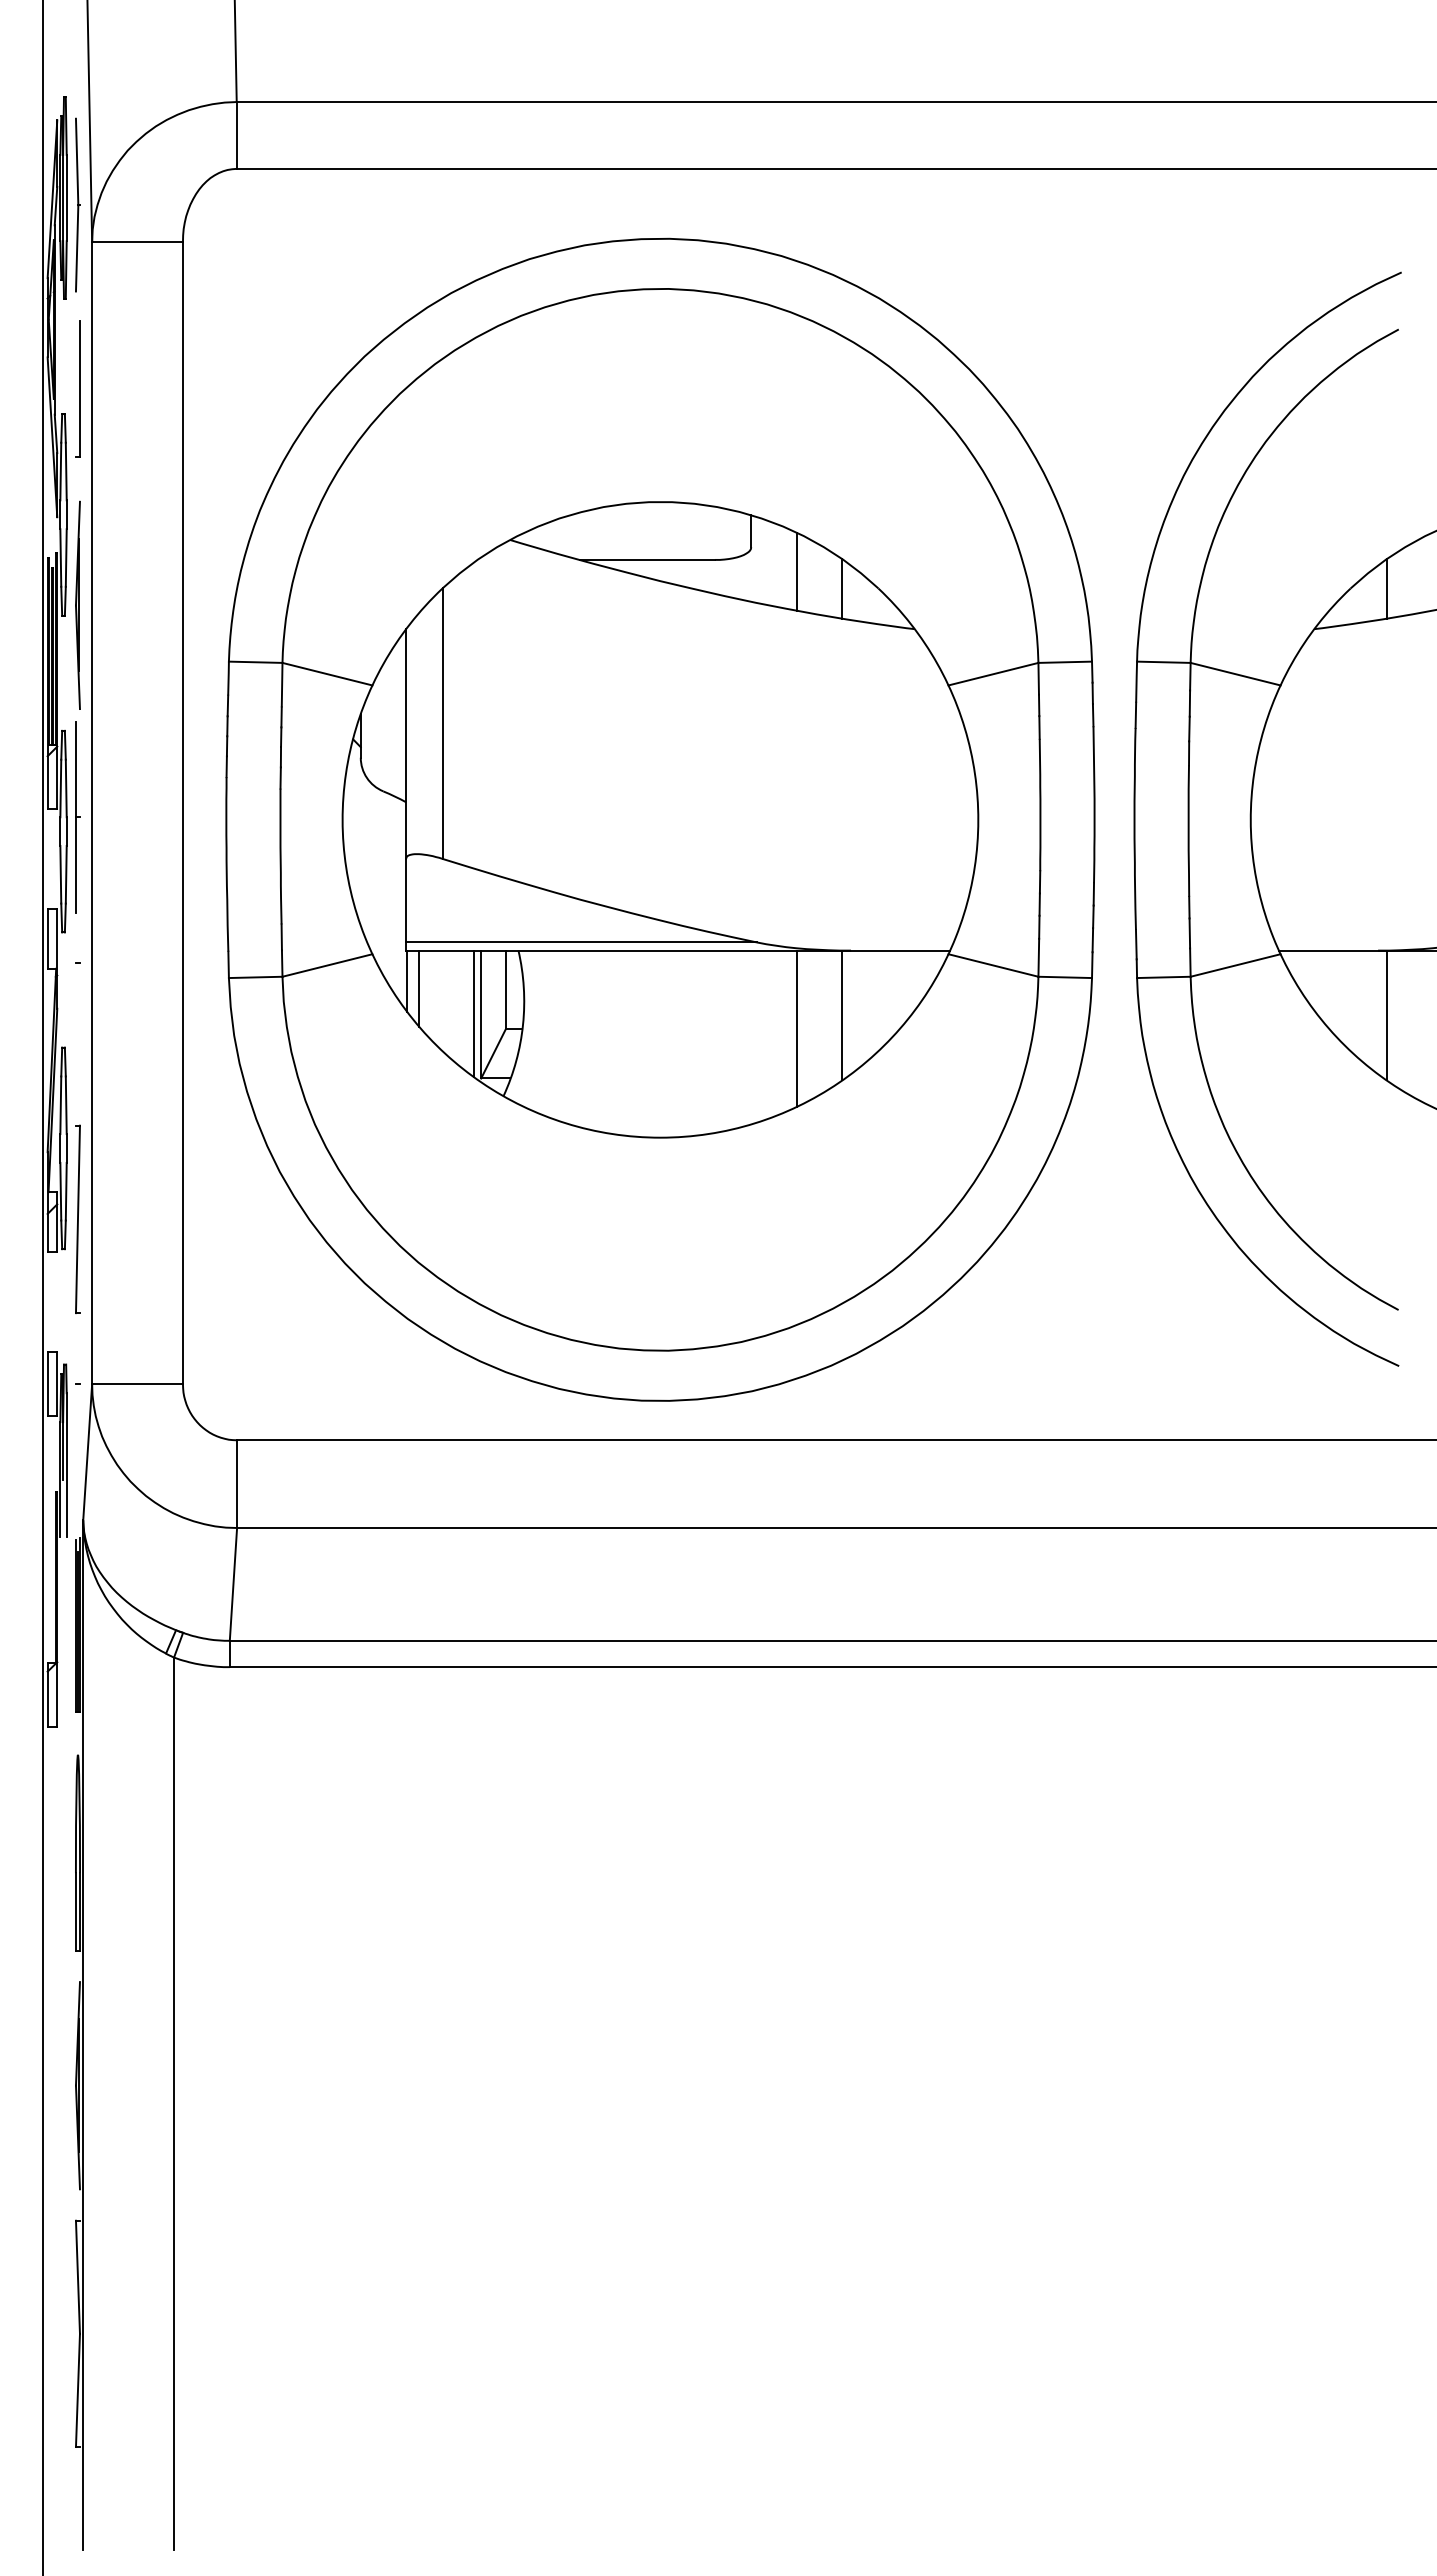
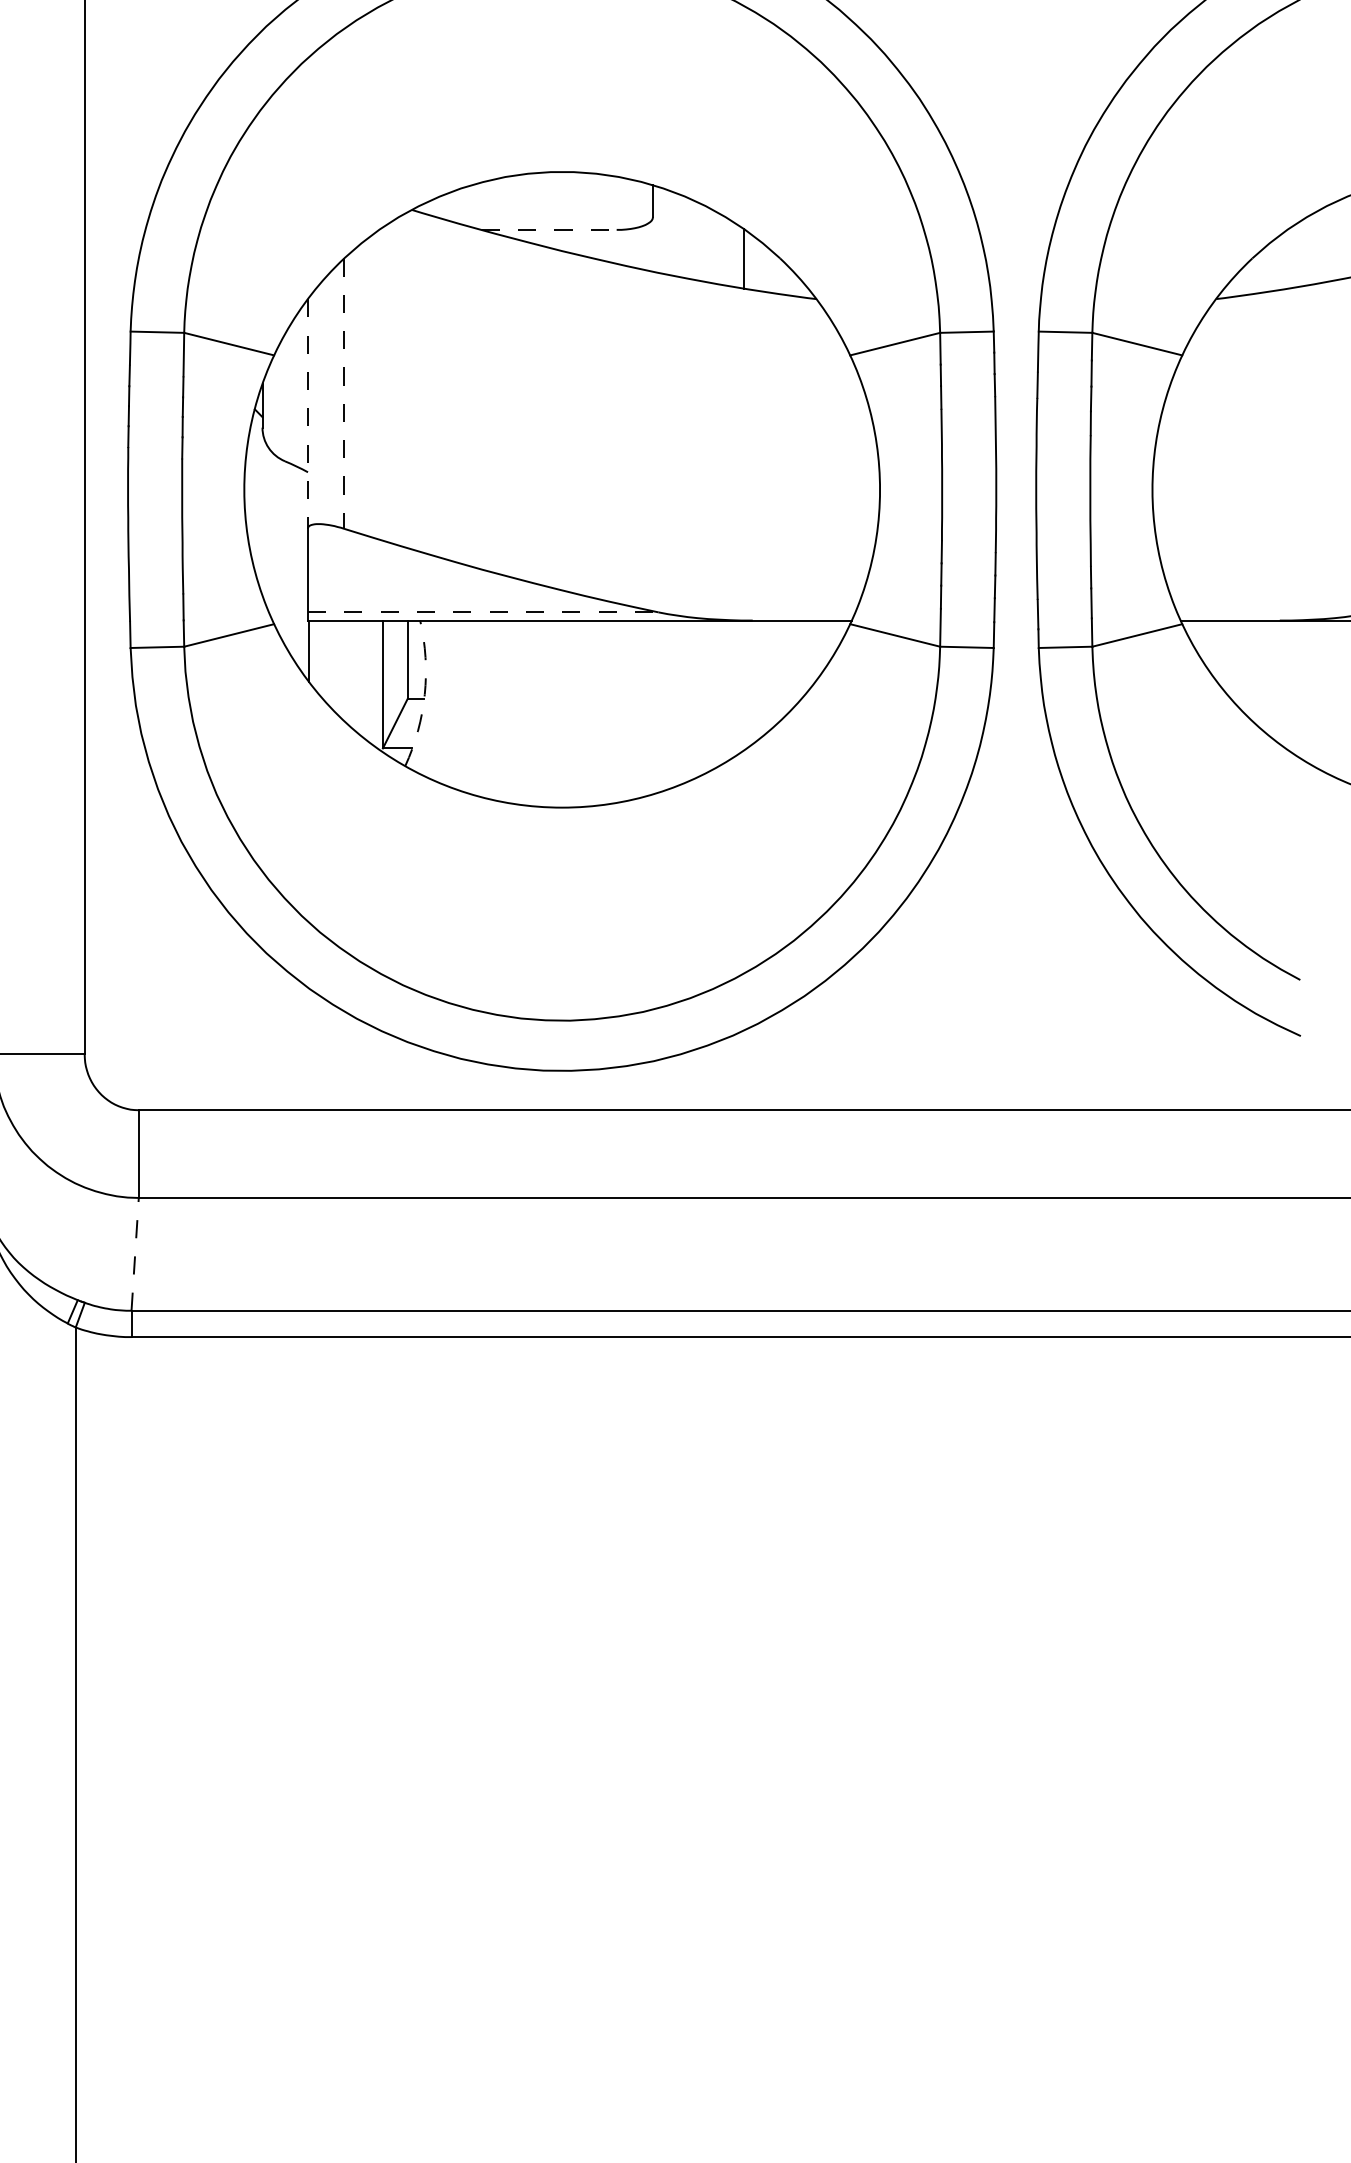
line: (647, 559) -> (549, 229), solid -> dashed
line: (796, 571) -> (698, 241), removed
line: (1386, 588) -> (1288, 258), removed
line: (442, 724) -> (344, 394), solid -> dashed
line: (406, 744) -> (308, 414), solid -> dashed
line: (582, 942) -> (484, 612), solid -> dashed
line: (419, 988) -> (321, 658), removed
line: (473, 1013) -> (375, 683), removed
line: (842, 1015) -> (744, 685), removed
line: (1386, 1015) -> (1288, 685), removed
arc: (523, 1024) -> (425, 694), solid -> dashed
line: (796, 1028) -> (698, 698), removed
line: (233, 1584) -> (135, 1254), solid -> dashed

